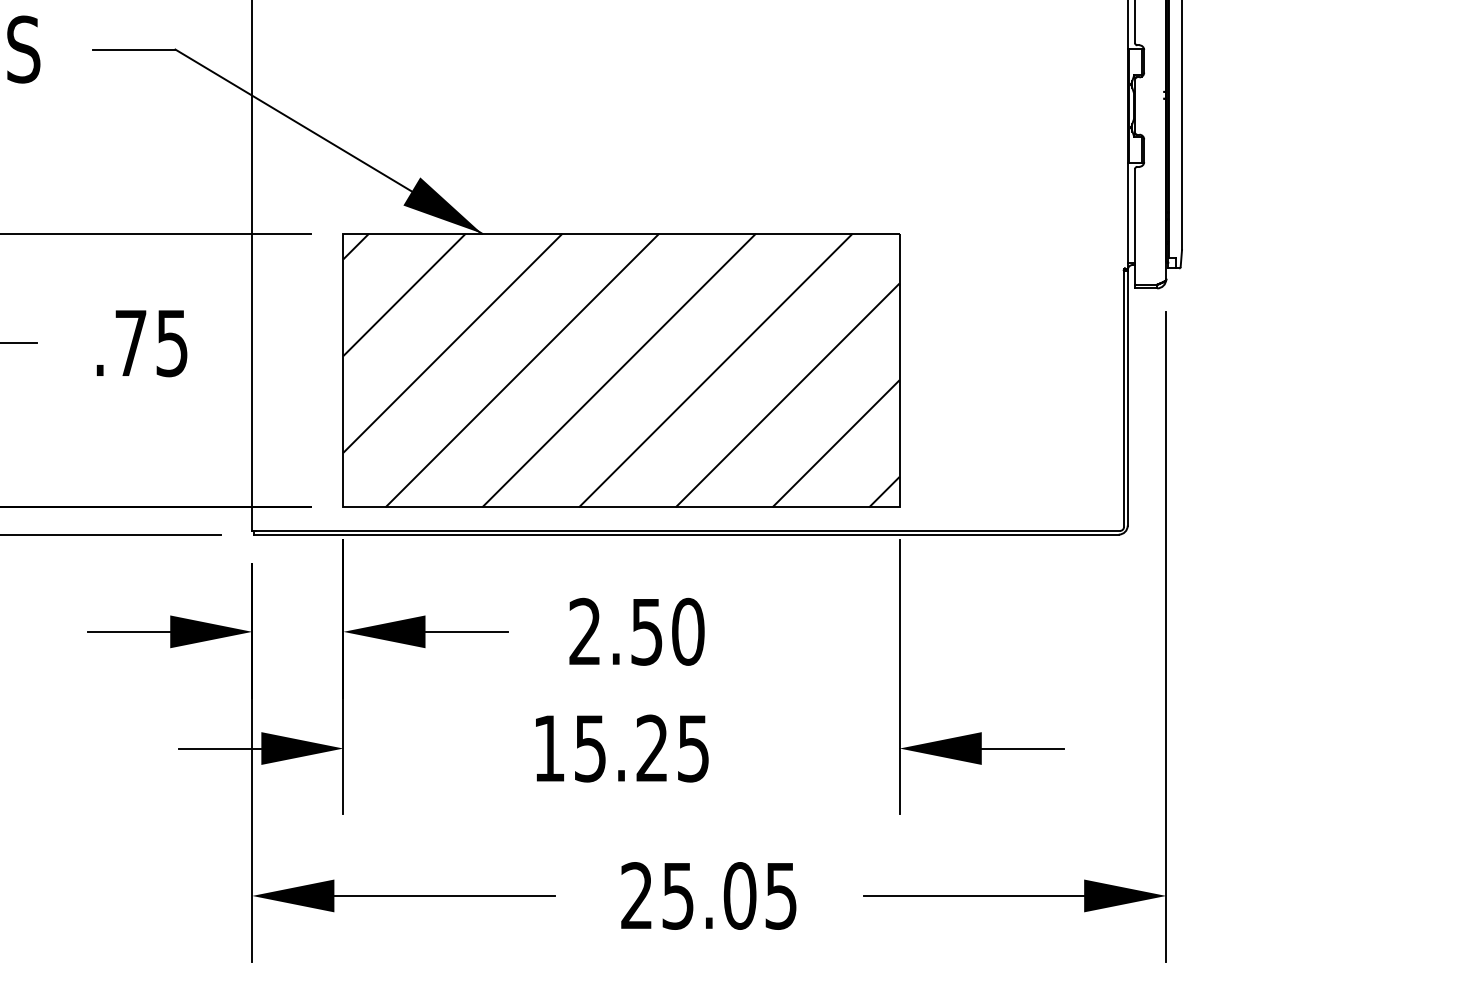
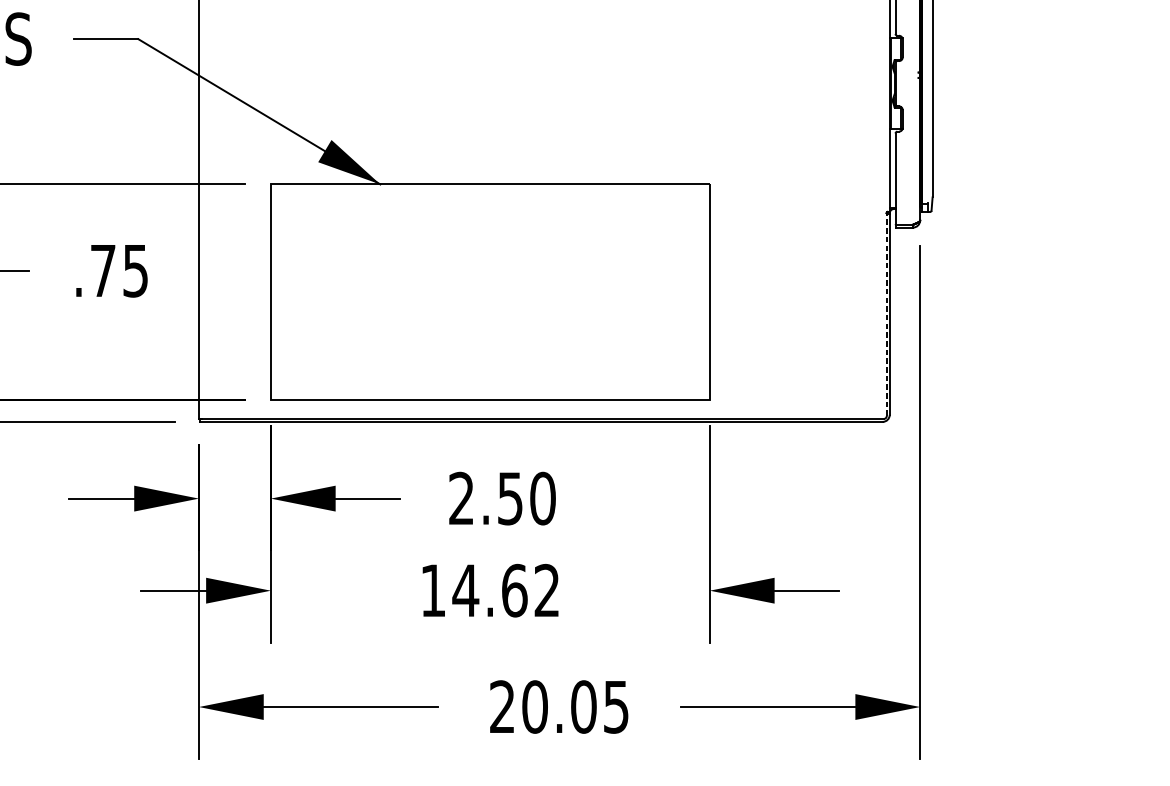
hatch: (621, 370) -> (490, 292), removed
line: (1123, 398) -> (886, 314), solid -> dashed
text: (640, 748) -> (505, 590), 15.25 -> 14.62
text: (678, 895) -> (535, 706), 25.05 -> 20.05

